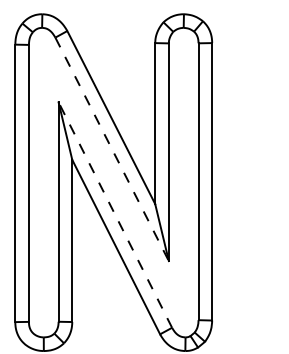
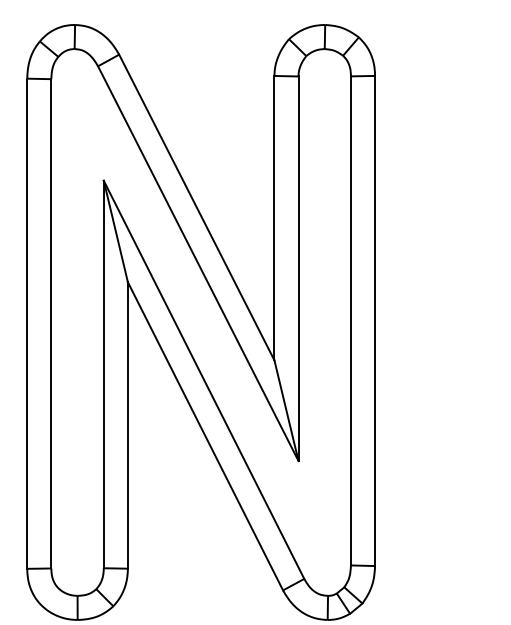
line: (112, 149) -> (198, 263), dashed -> solid
line: (115, 214) -> (204, 378), dashed -> solid

